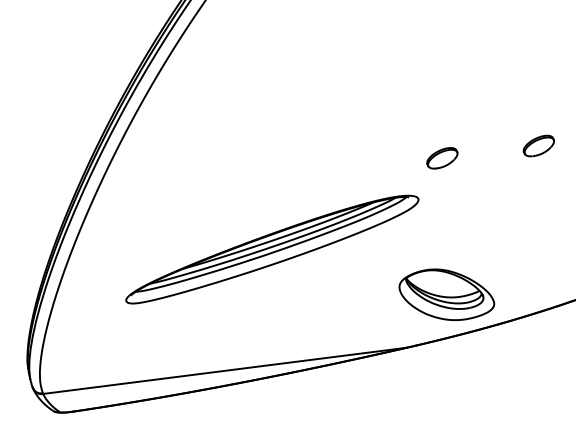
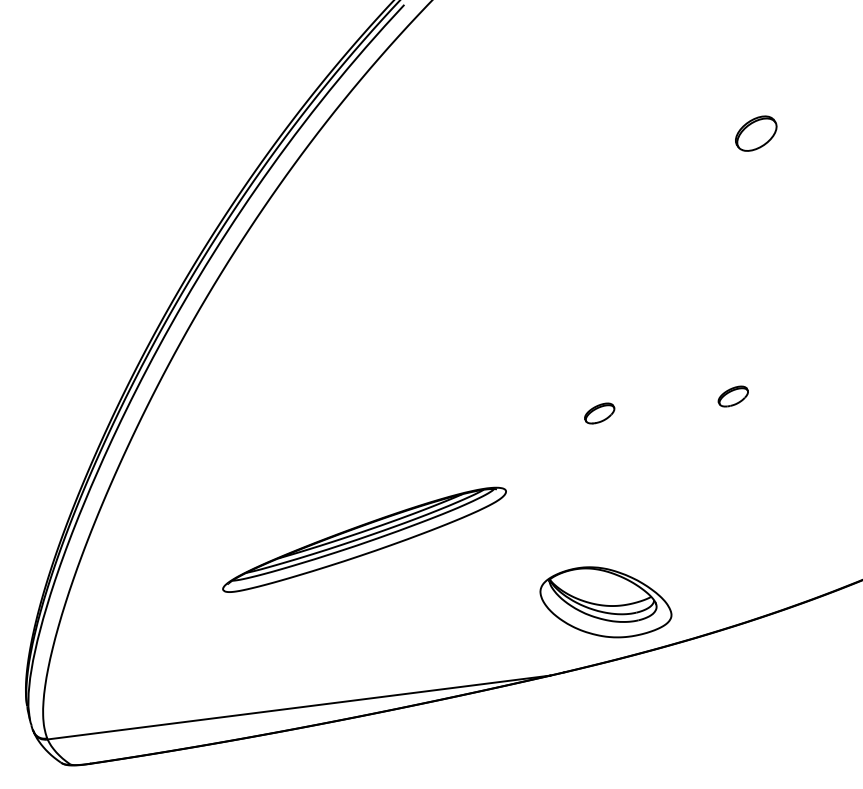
part: (539, 145) -> (733, 396), size x0.7
part: (442, 158) -> (599, 413), size x0.7
part: (272, 249) -> (364, 539), size x0.7

